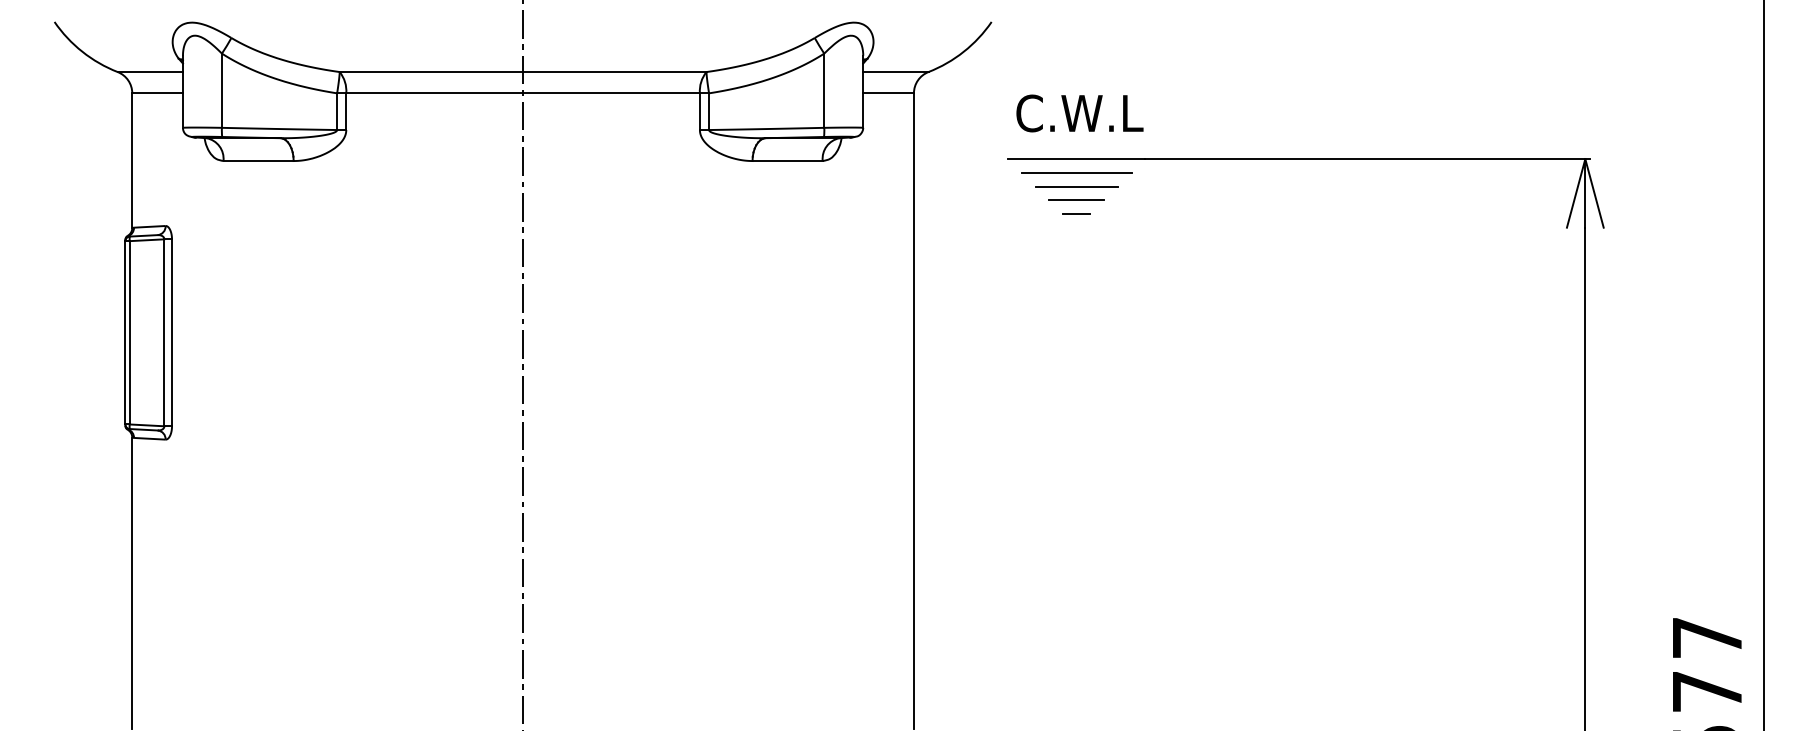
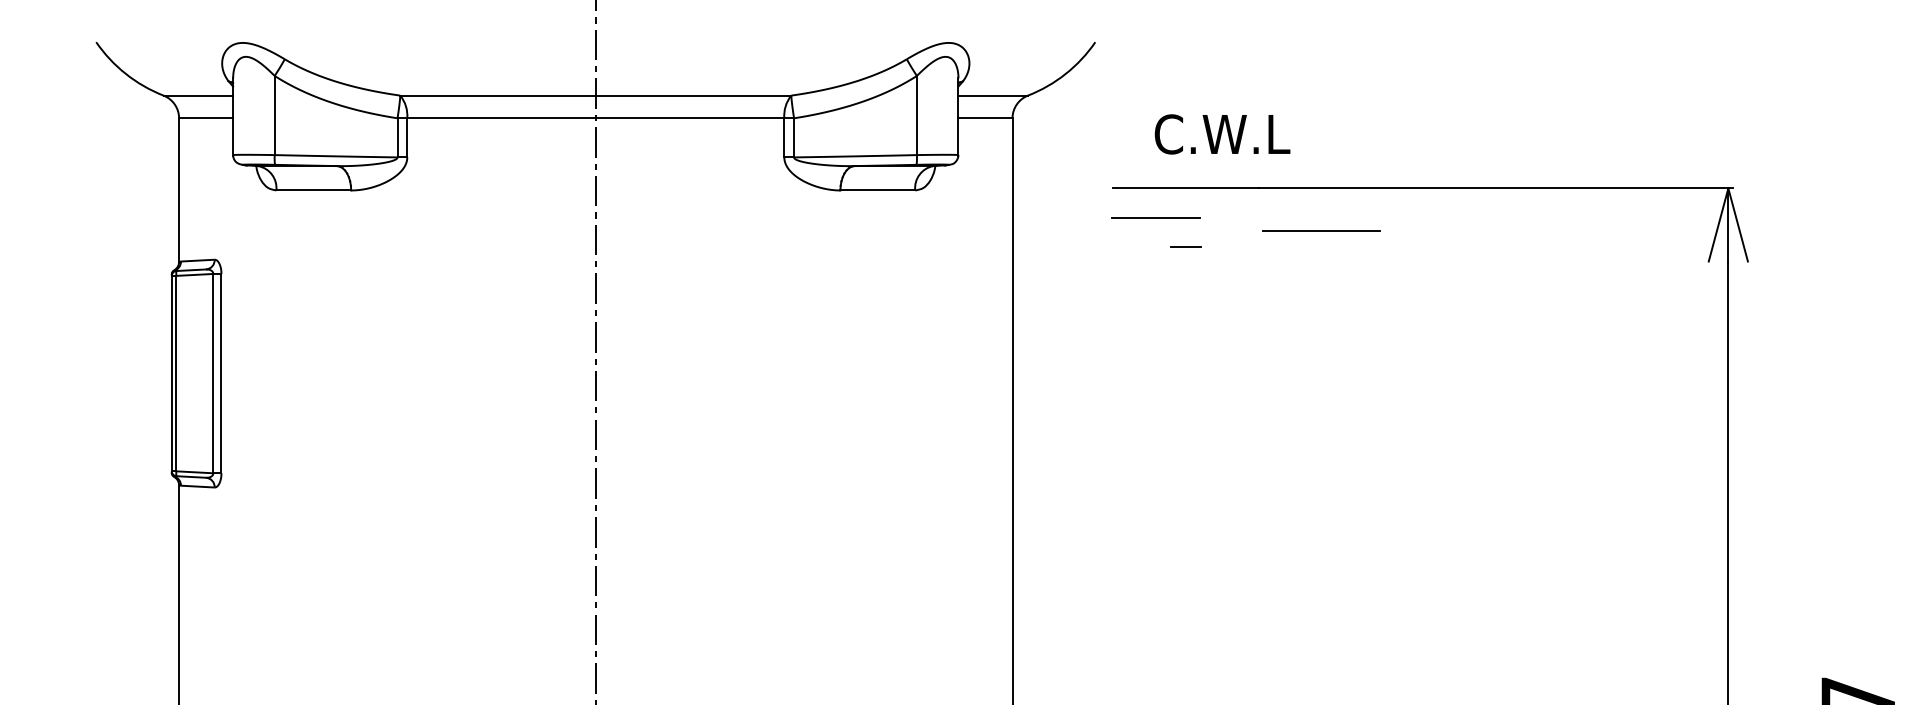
text: (1079, 113) -> (1222, 134), moved
line: (1076, 172) -> (1321, 230), moved
line: (1076, 186) -> (1155, 217), moved
line: (1076, 200) -> (1185, 232), removed

